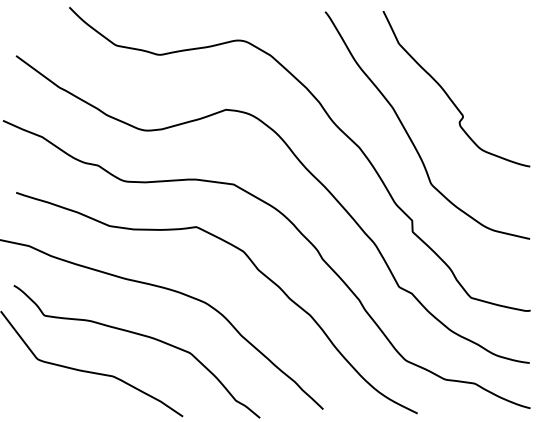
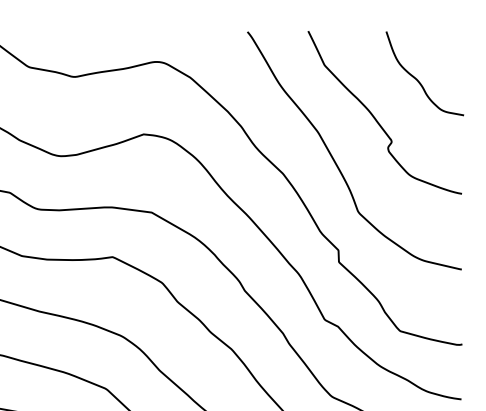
curve: (488, 57) -> (418, 79), added

